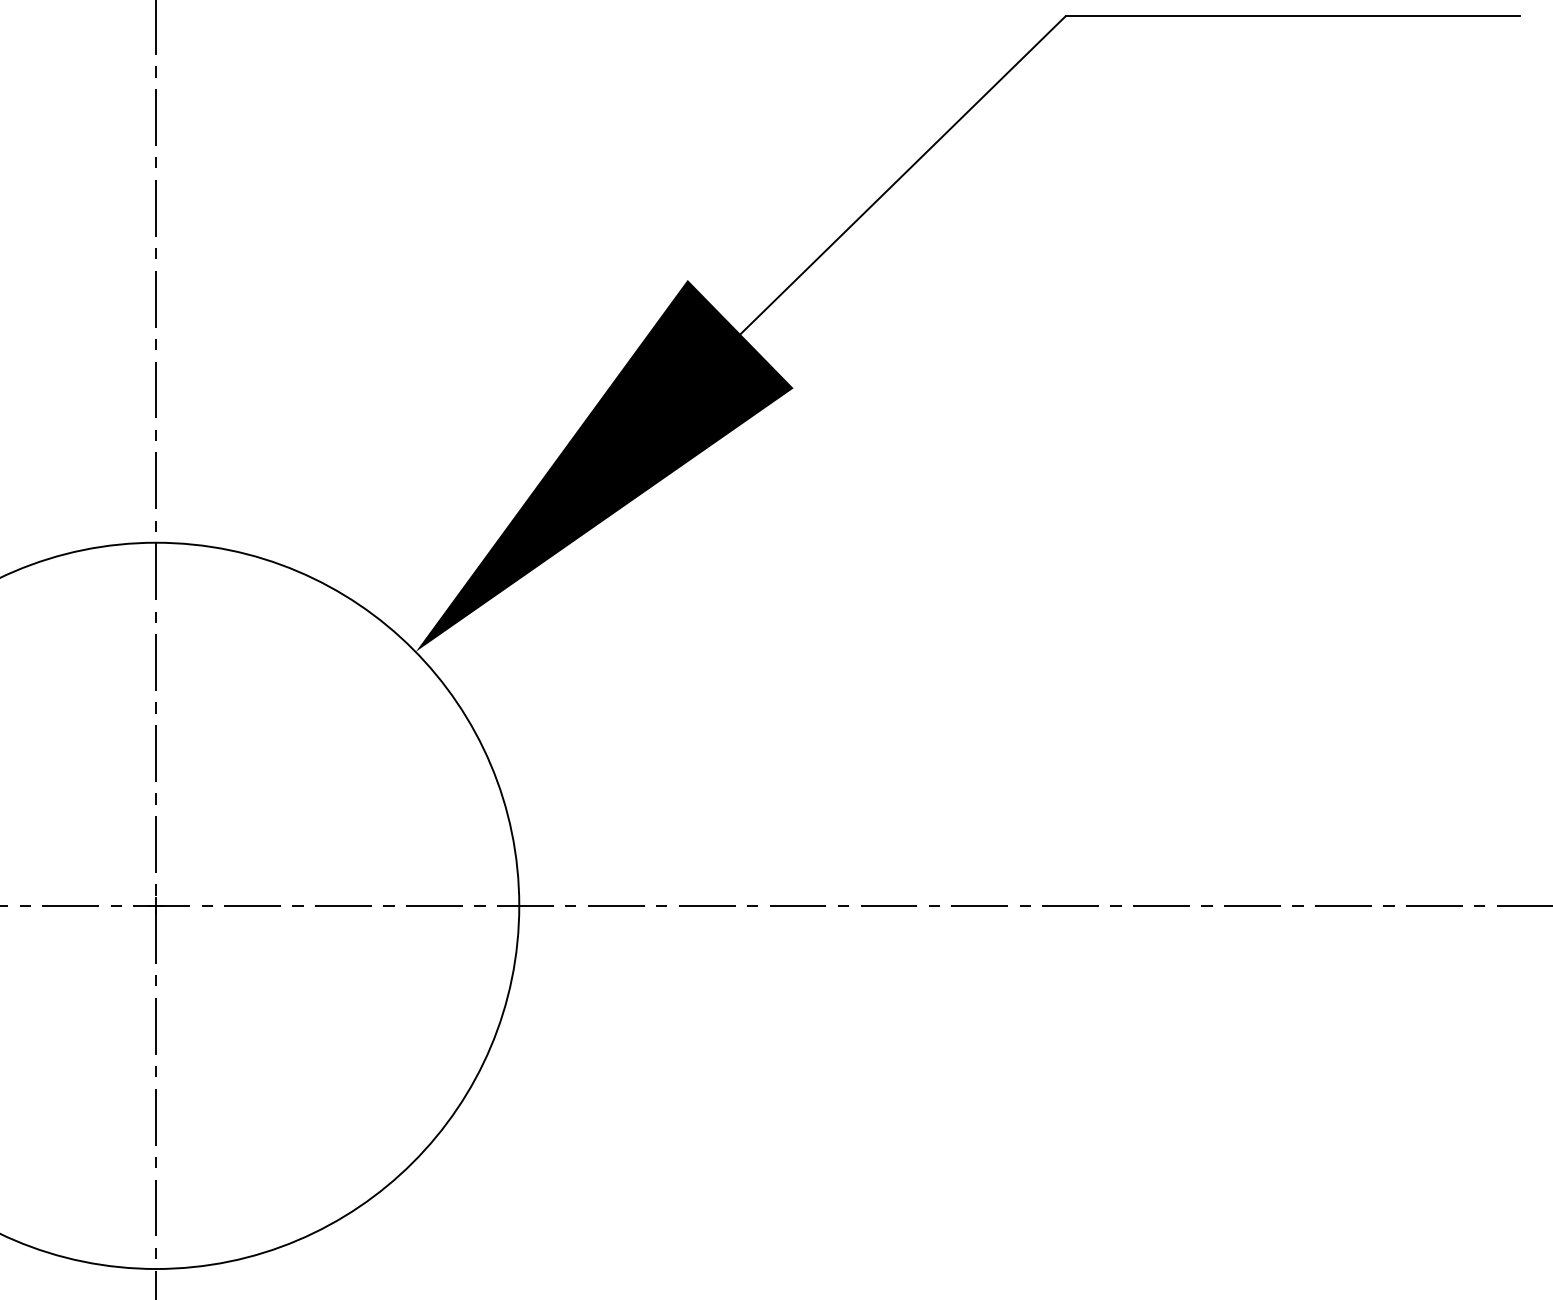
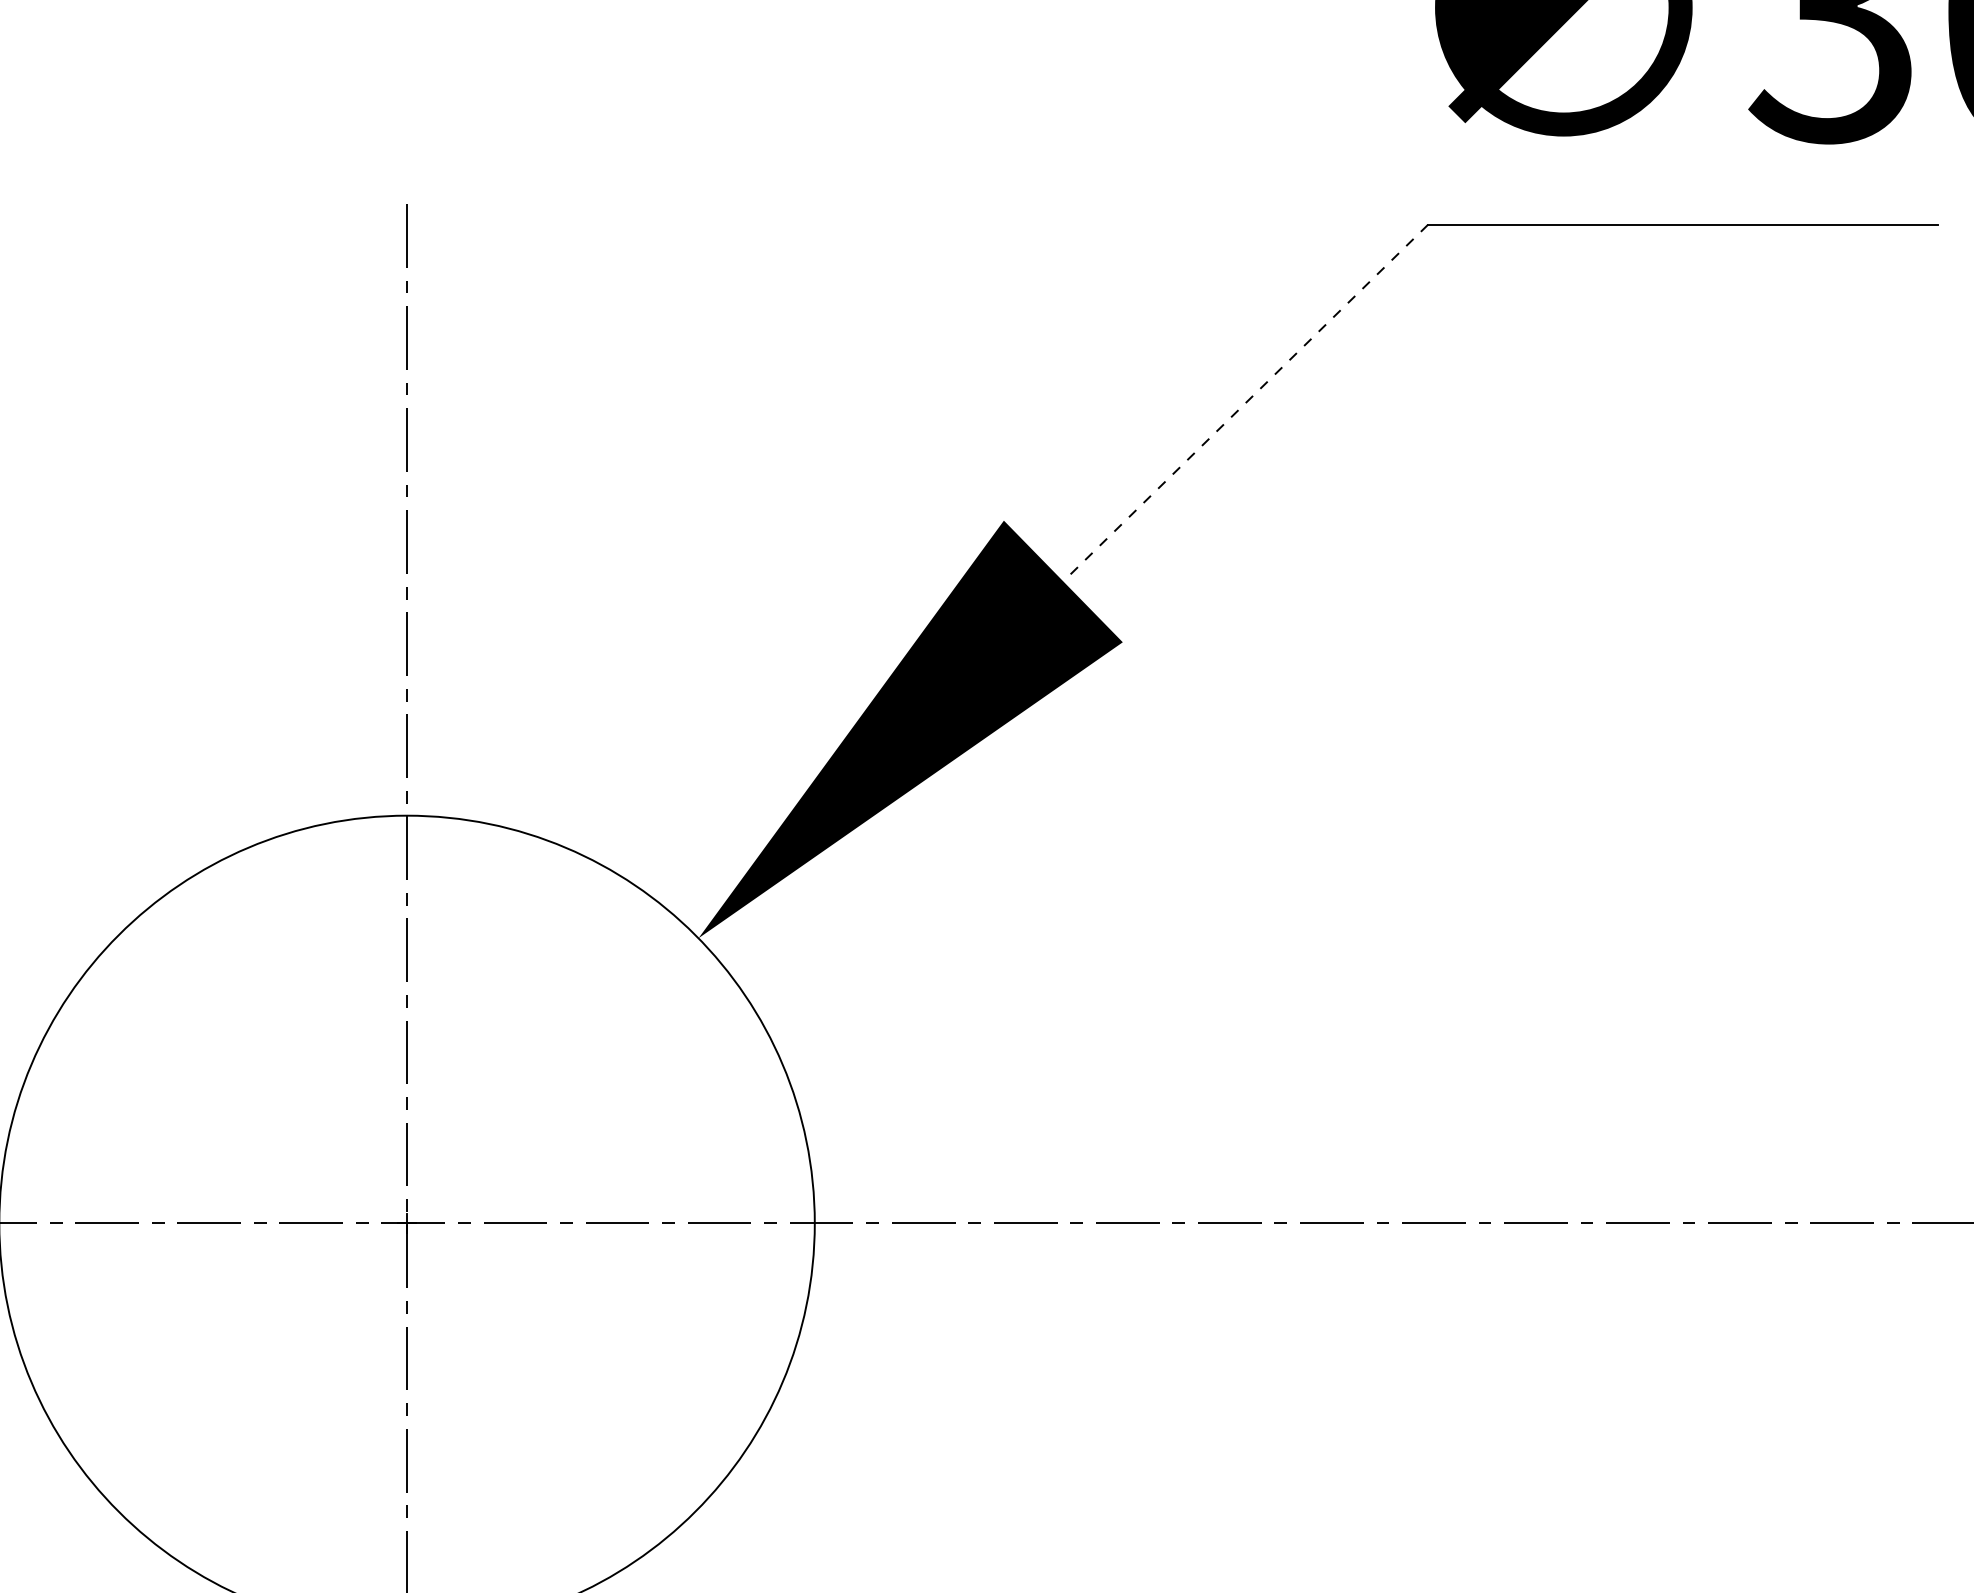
line: (902, 175) -> (1245, 403), solid -> dashed

